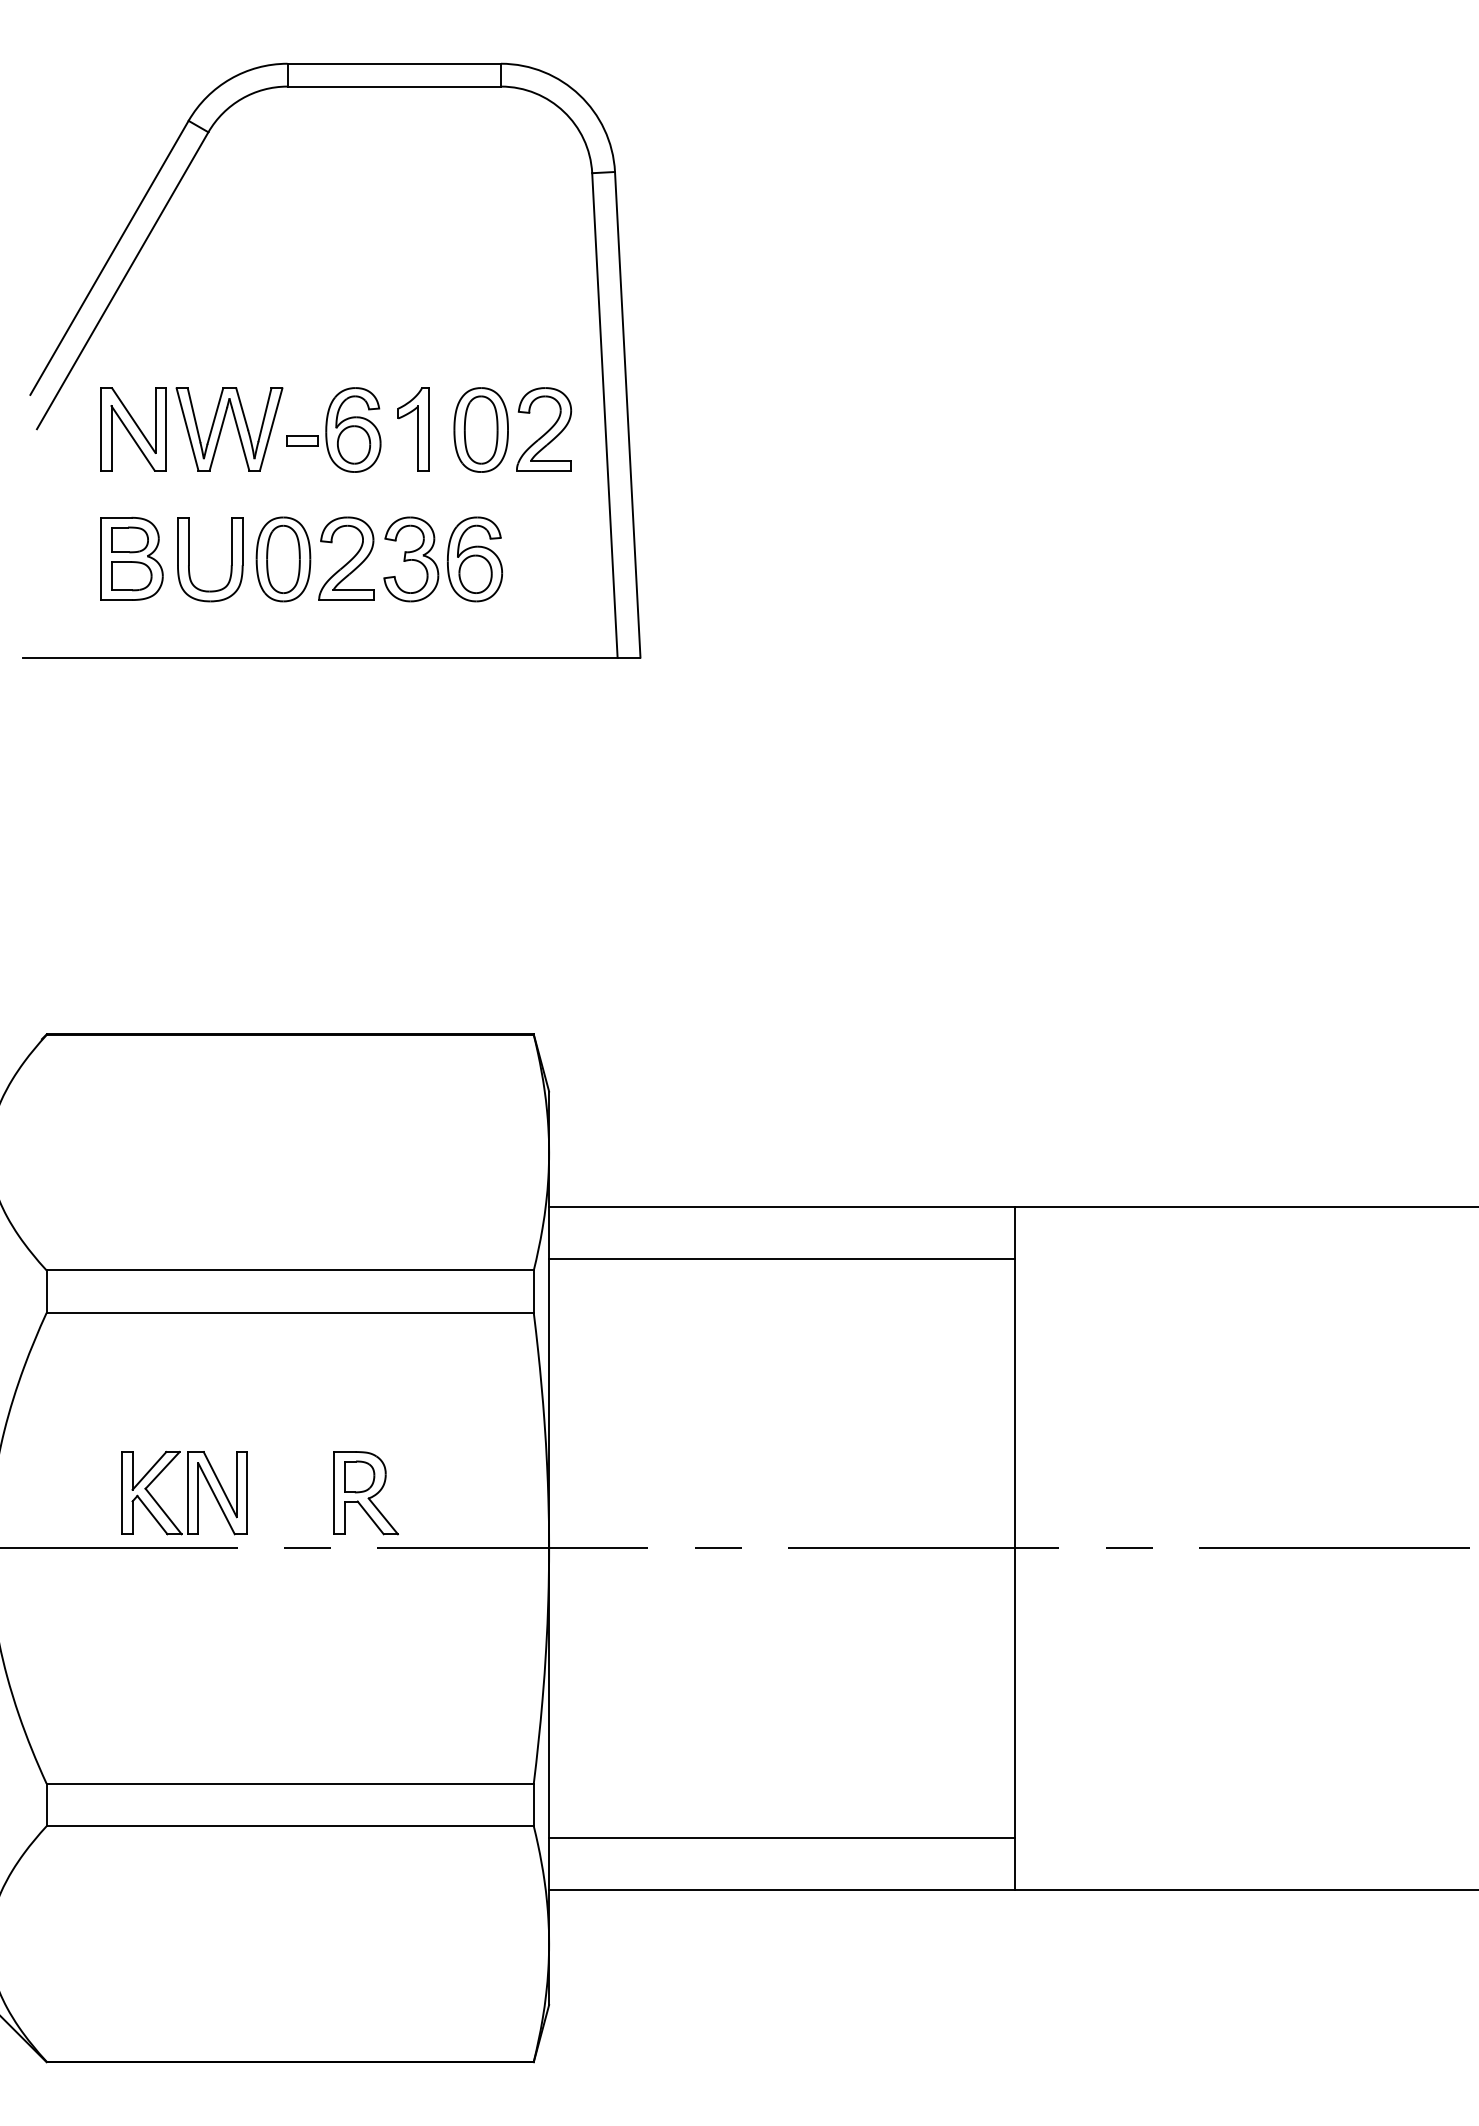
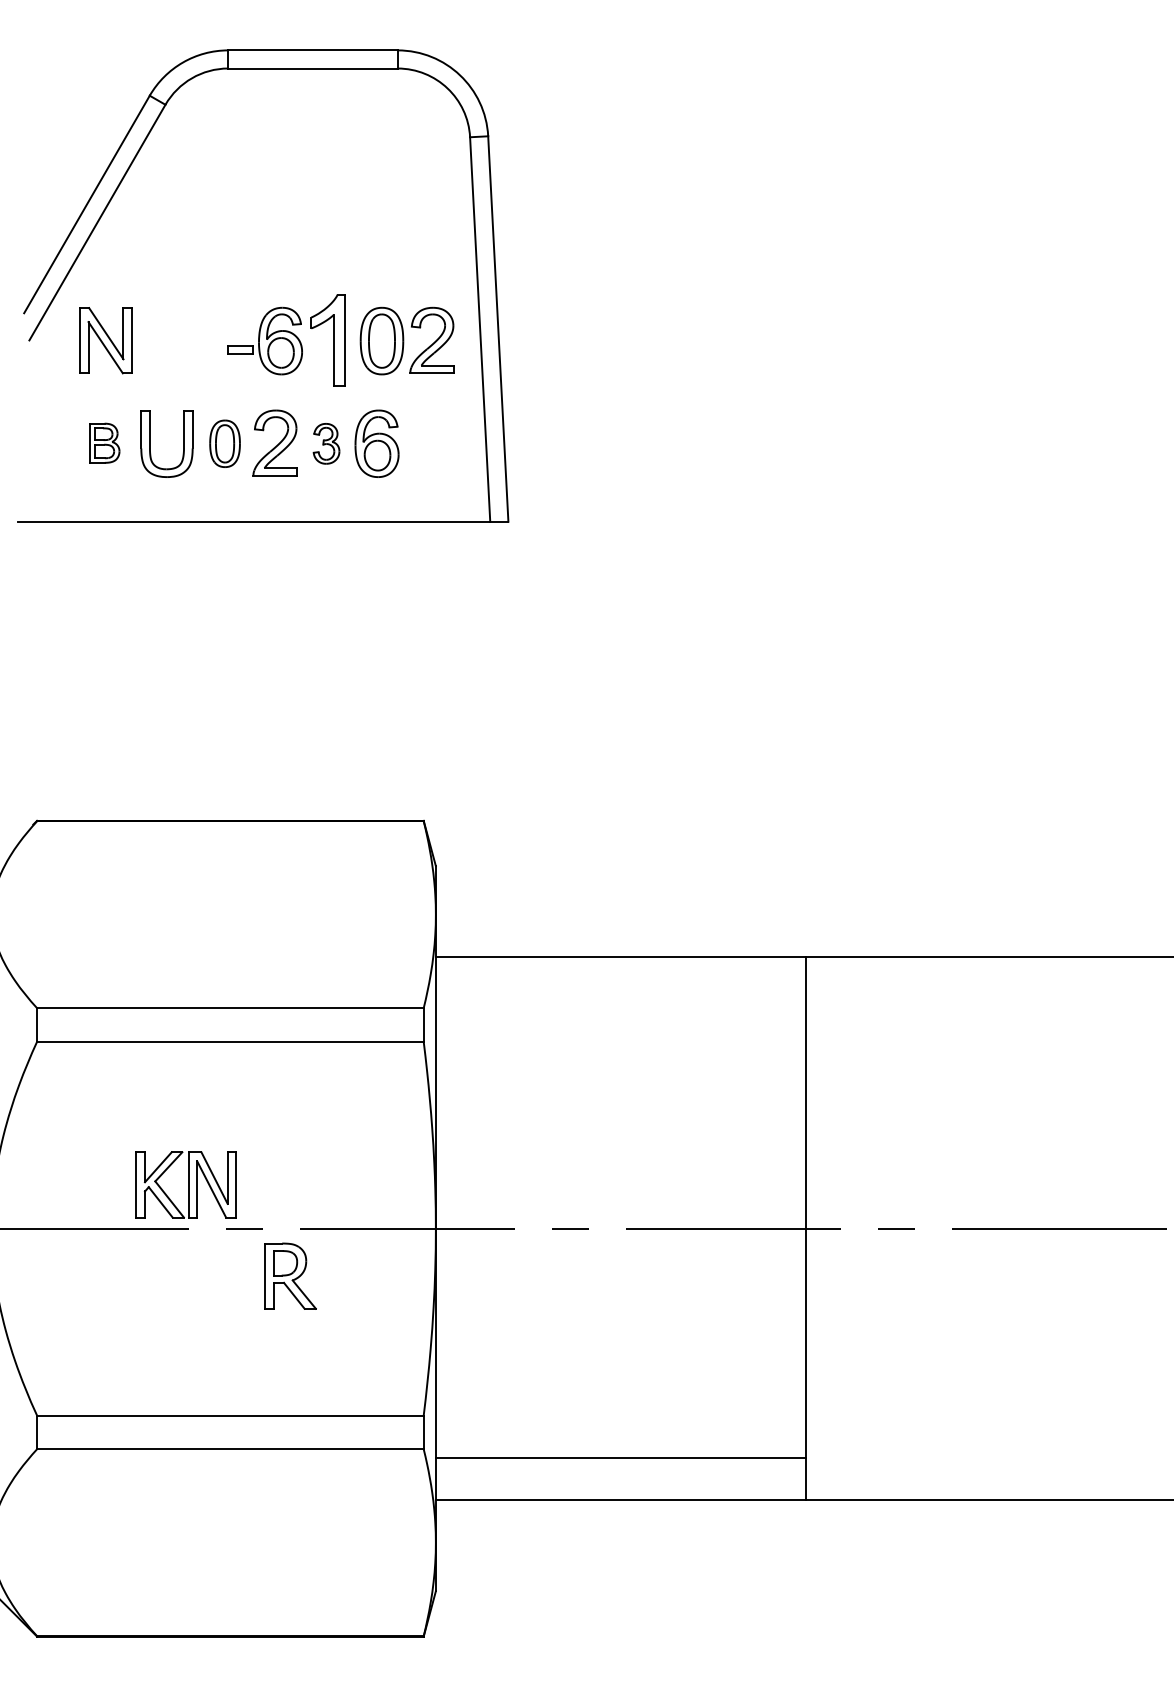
part: (222, 428) -> (176, 339), removed
part: (413, 429) -> (328, 340), size x1.4
part: (131, 558) -> (104, 443), size x0.6
part: (283, 559) -> (225, 443), size x0.7
part: (411, 559) -> (326, 443), size x0.6
line: (782, 1258) -> (621, 998), removed
part: (184, 1493) -> (186, 1185), moved
part: (365, 1493) -> (290, 1276), moved

